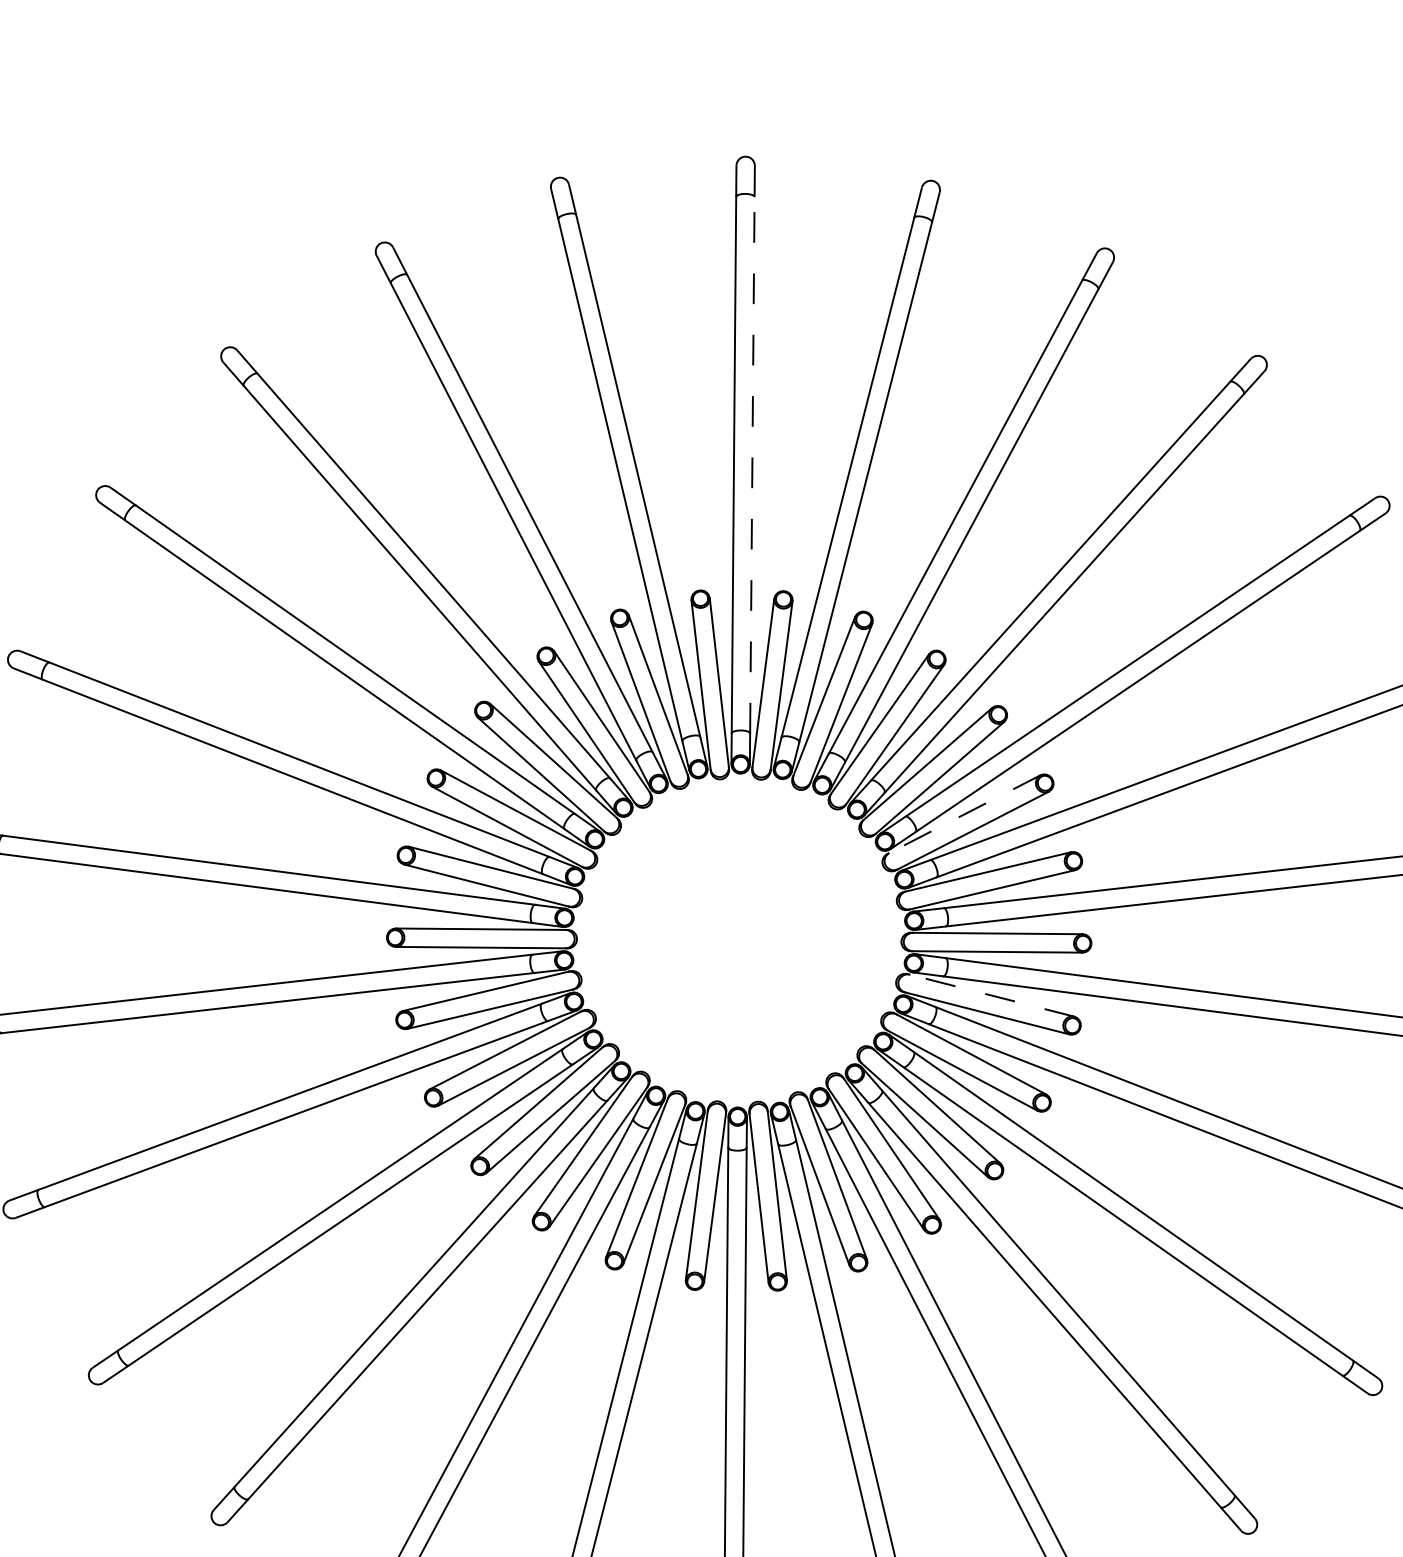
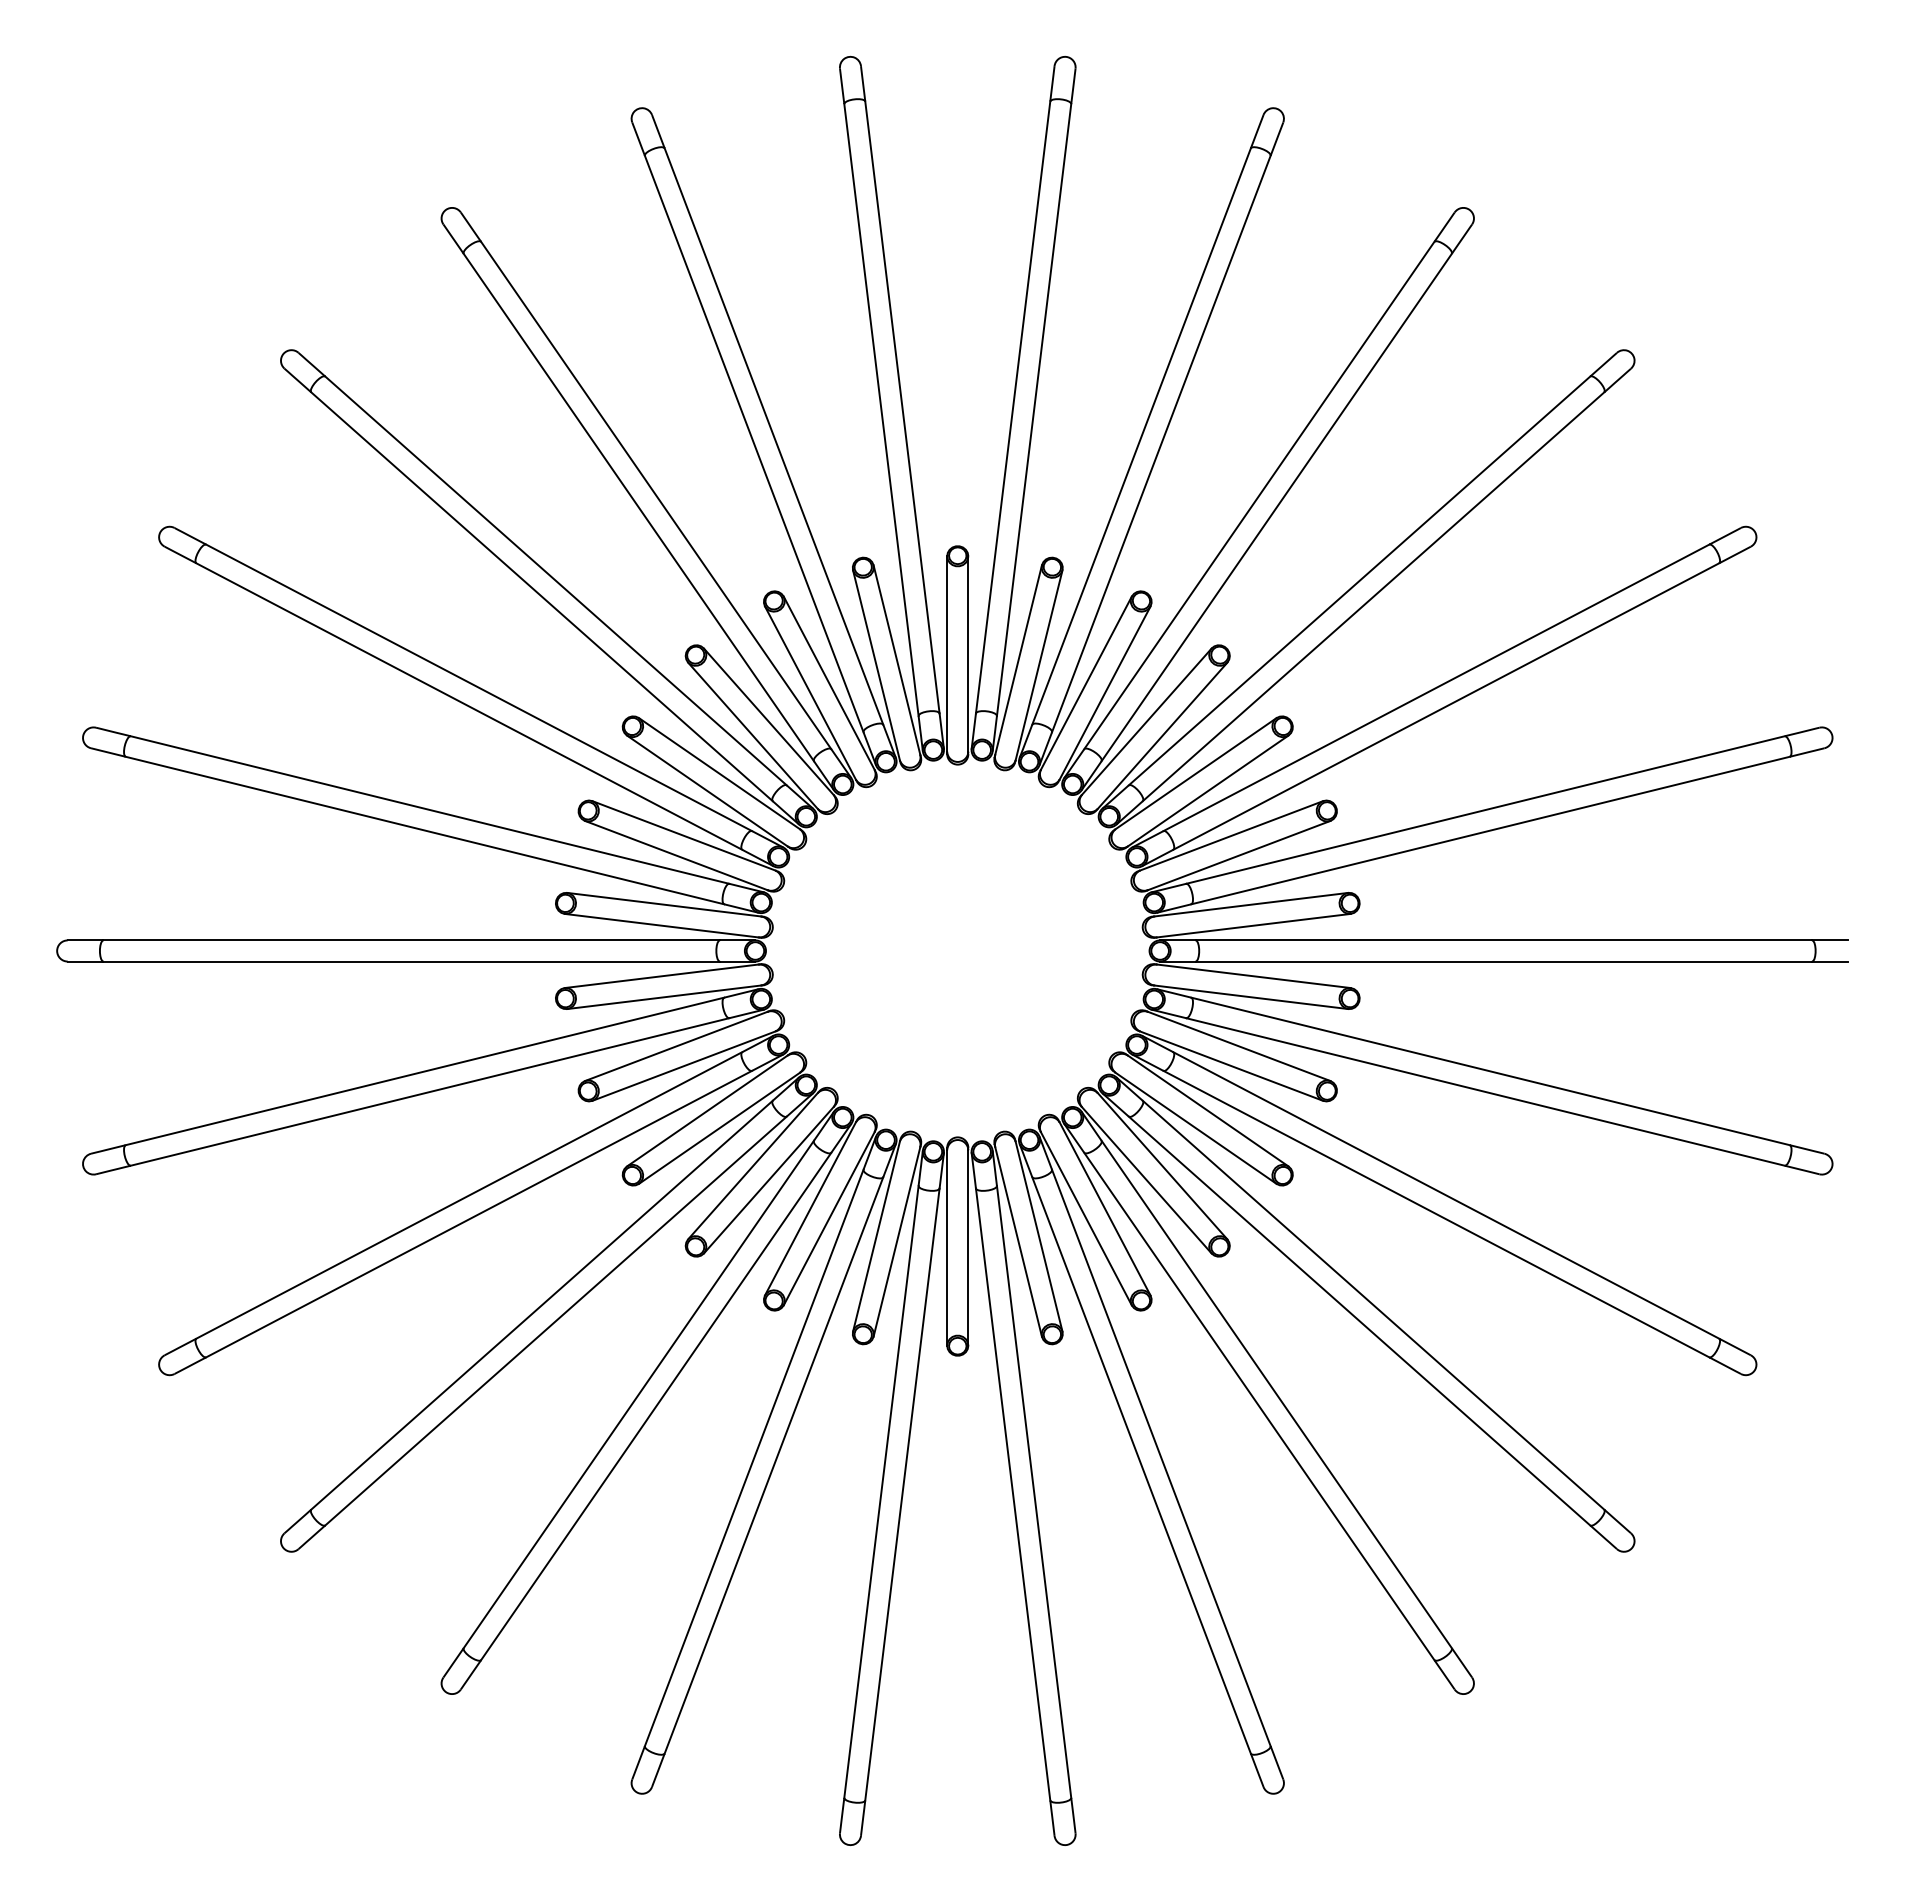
line: (752, 465) -> (902, 407), dashed -> solid
line: (965, 814) -> (1196, 773), dashed -> solid
line: (991, 995) -> (1253, 976), dashed -> solid

